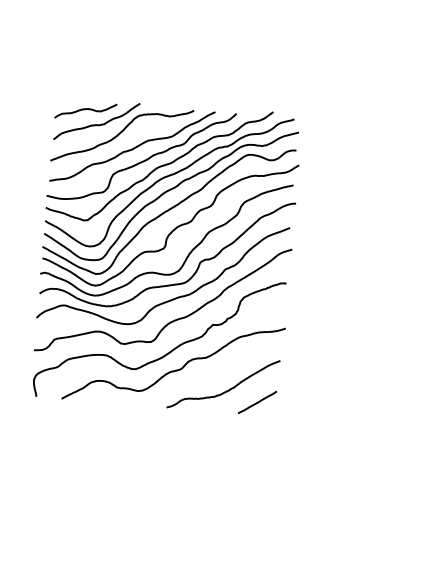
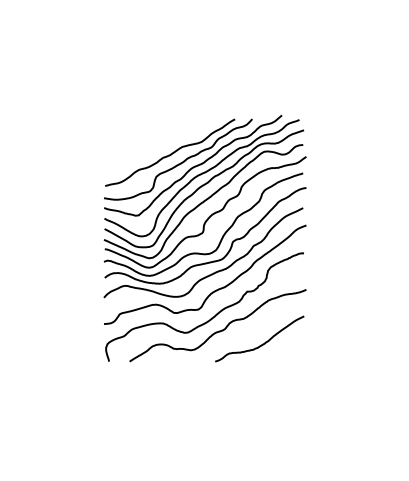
part: (121, 134) -> (160, 143), removed
line: (257, 402) -> (288, 351), removed

